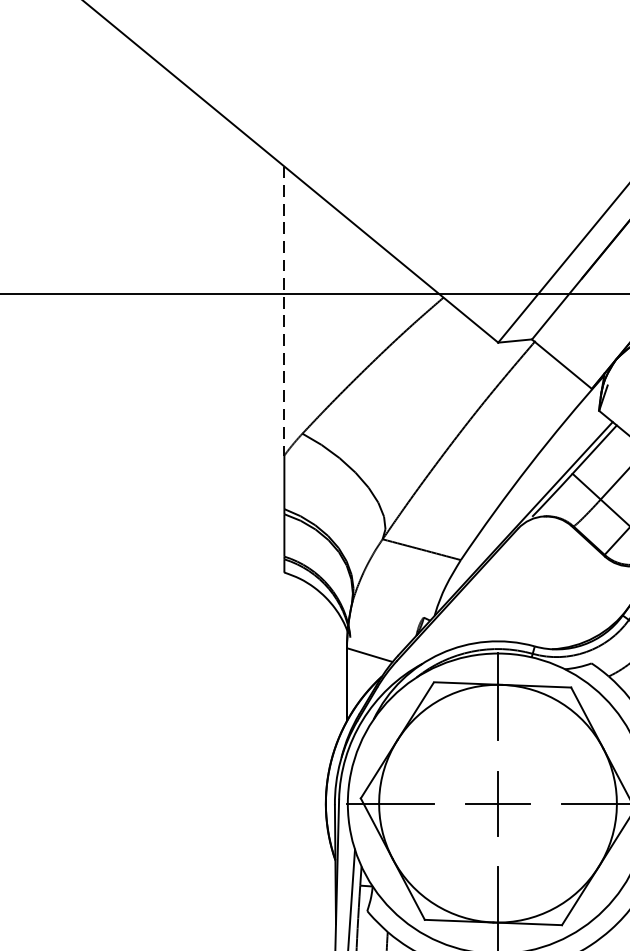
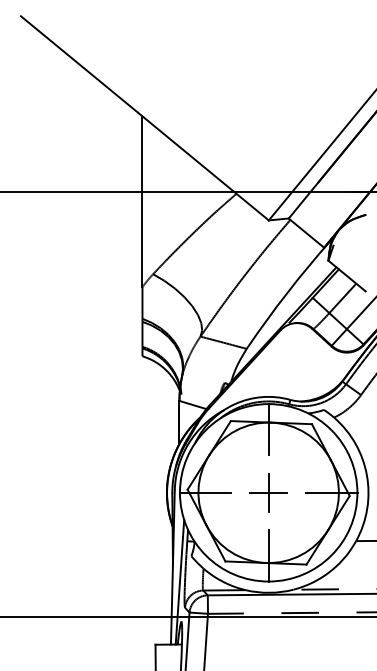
line: (284, 312) -> (142, 202), dashed -> solid

